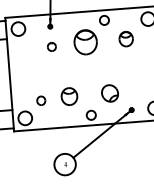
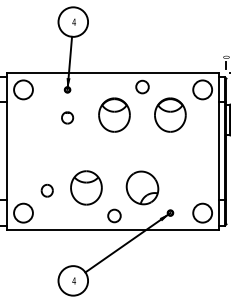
part: (126, 38) -> (170, 114), size x1.67
part: (110, 93) -> (142, 187), size x1.43
part: (69, 96) -> (86, 187), size x1.43

